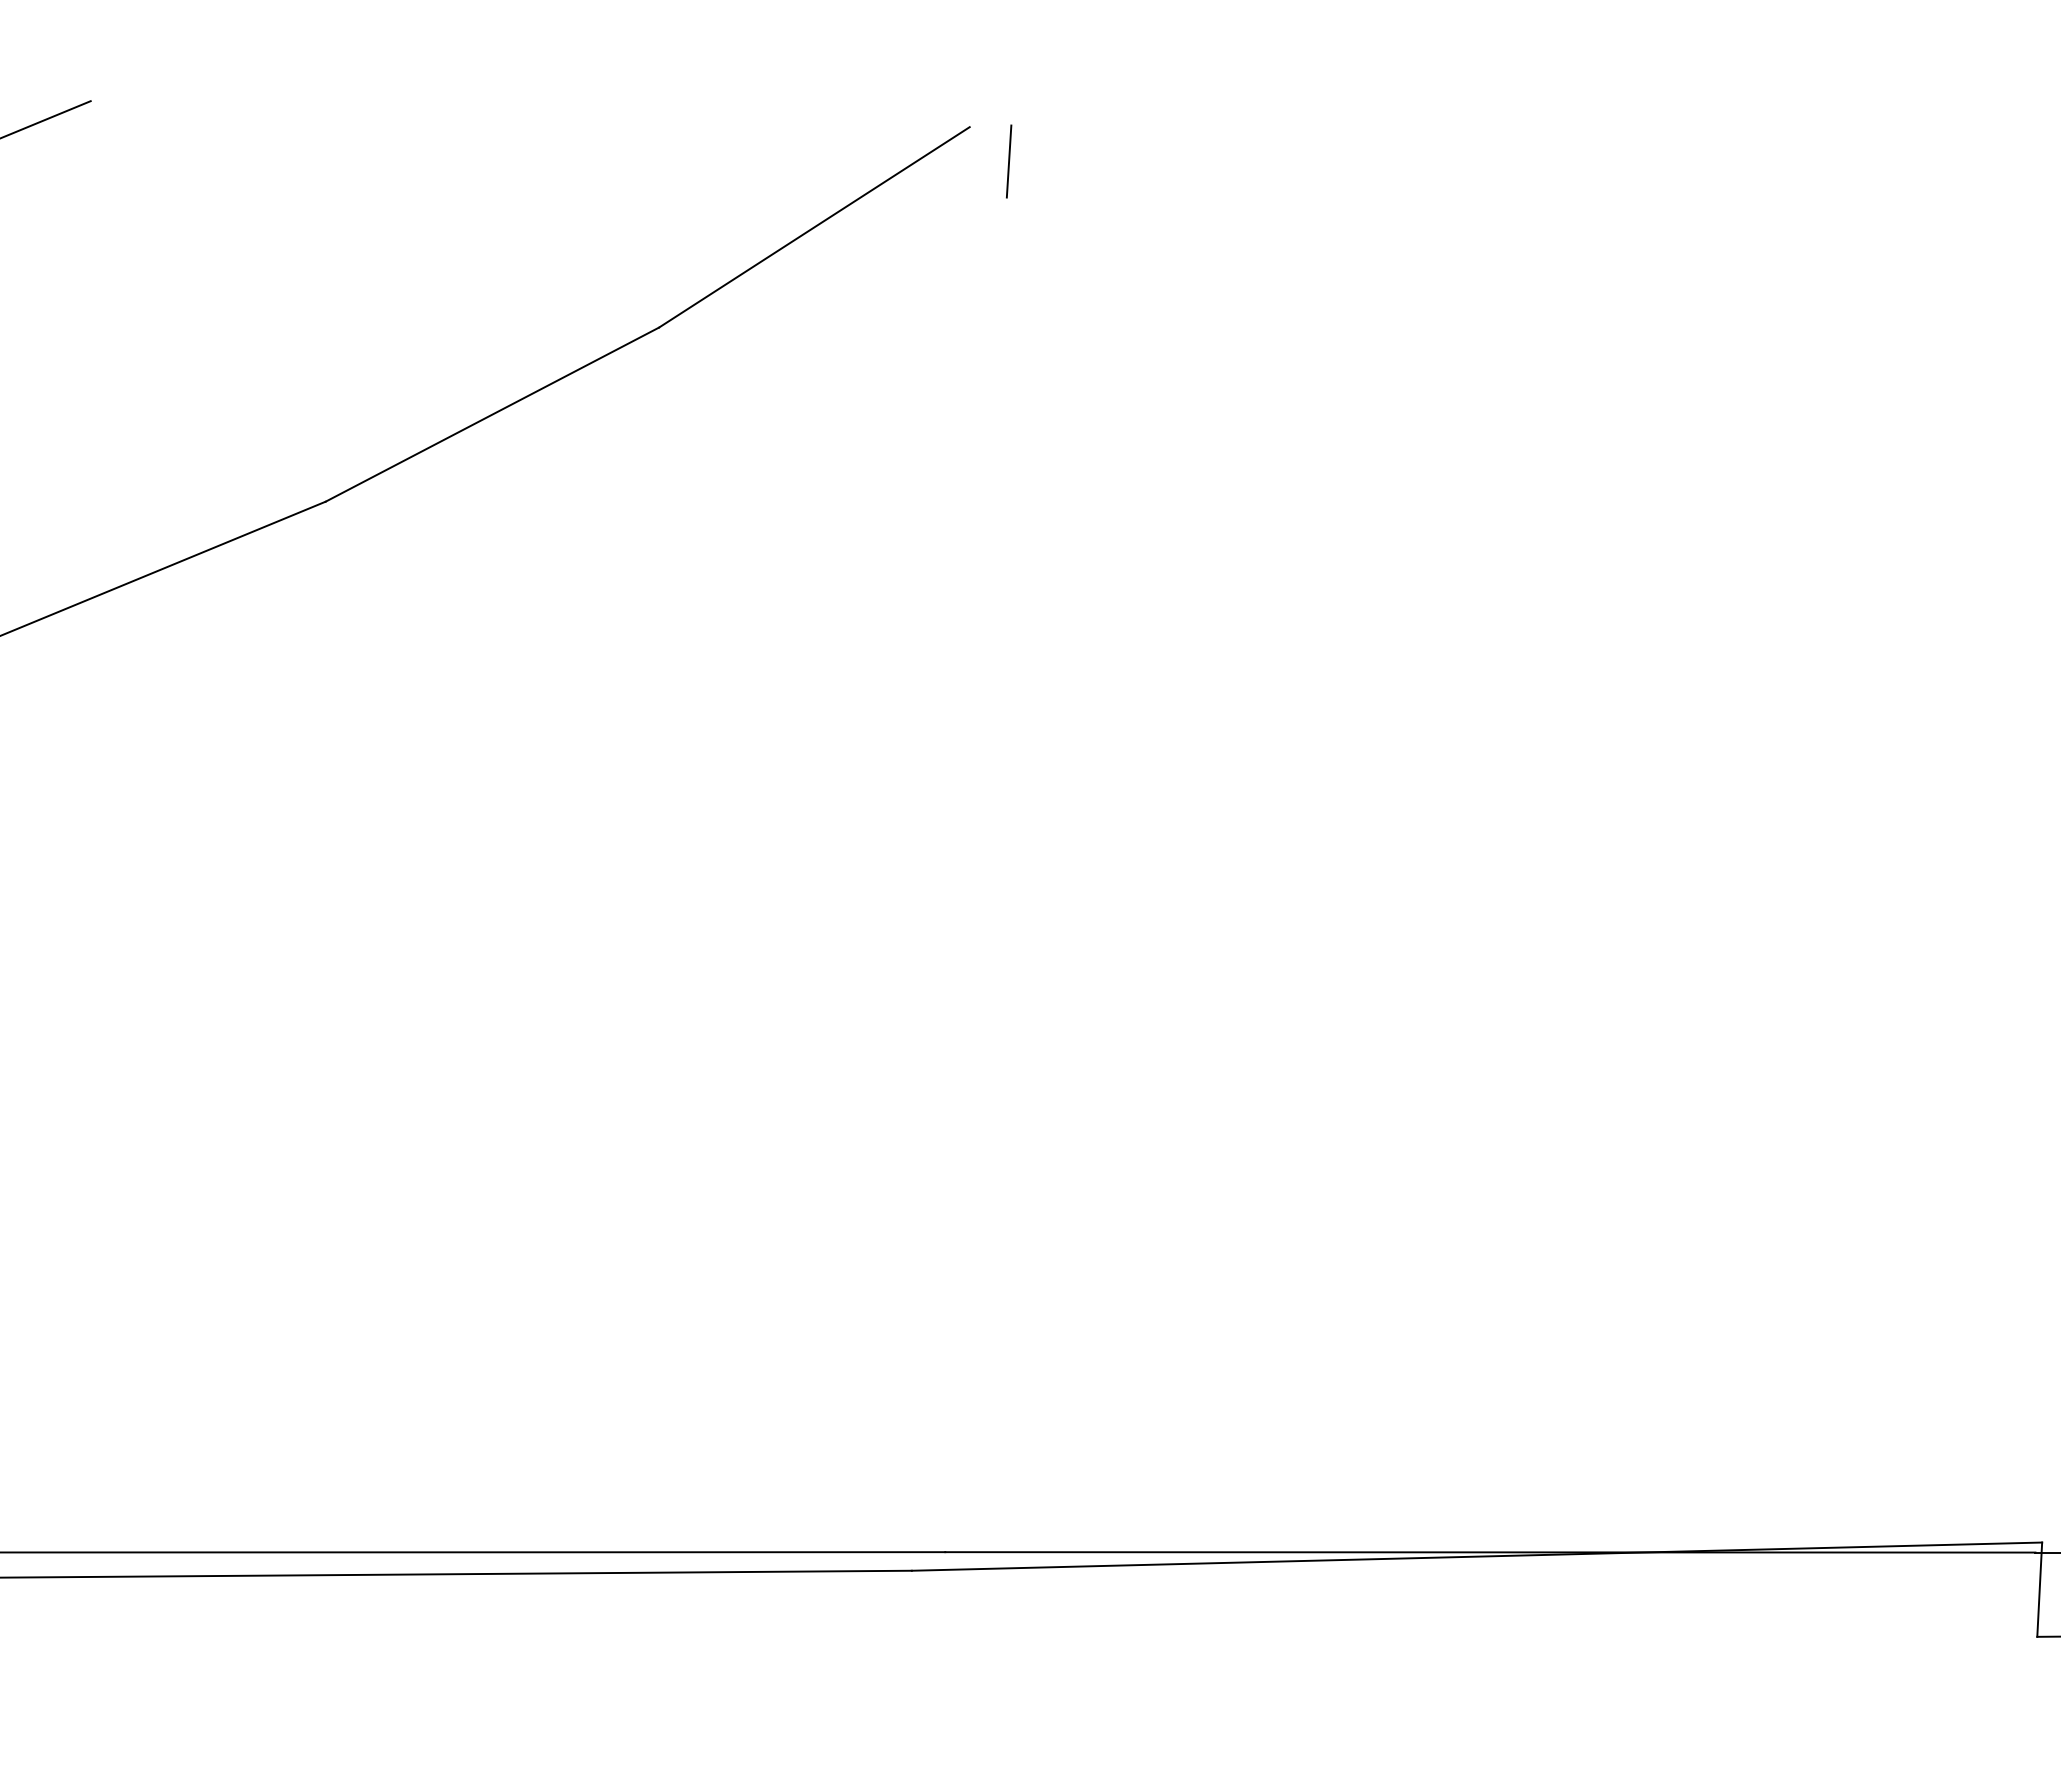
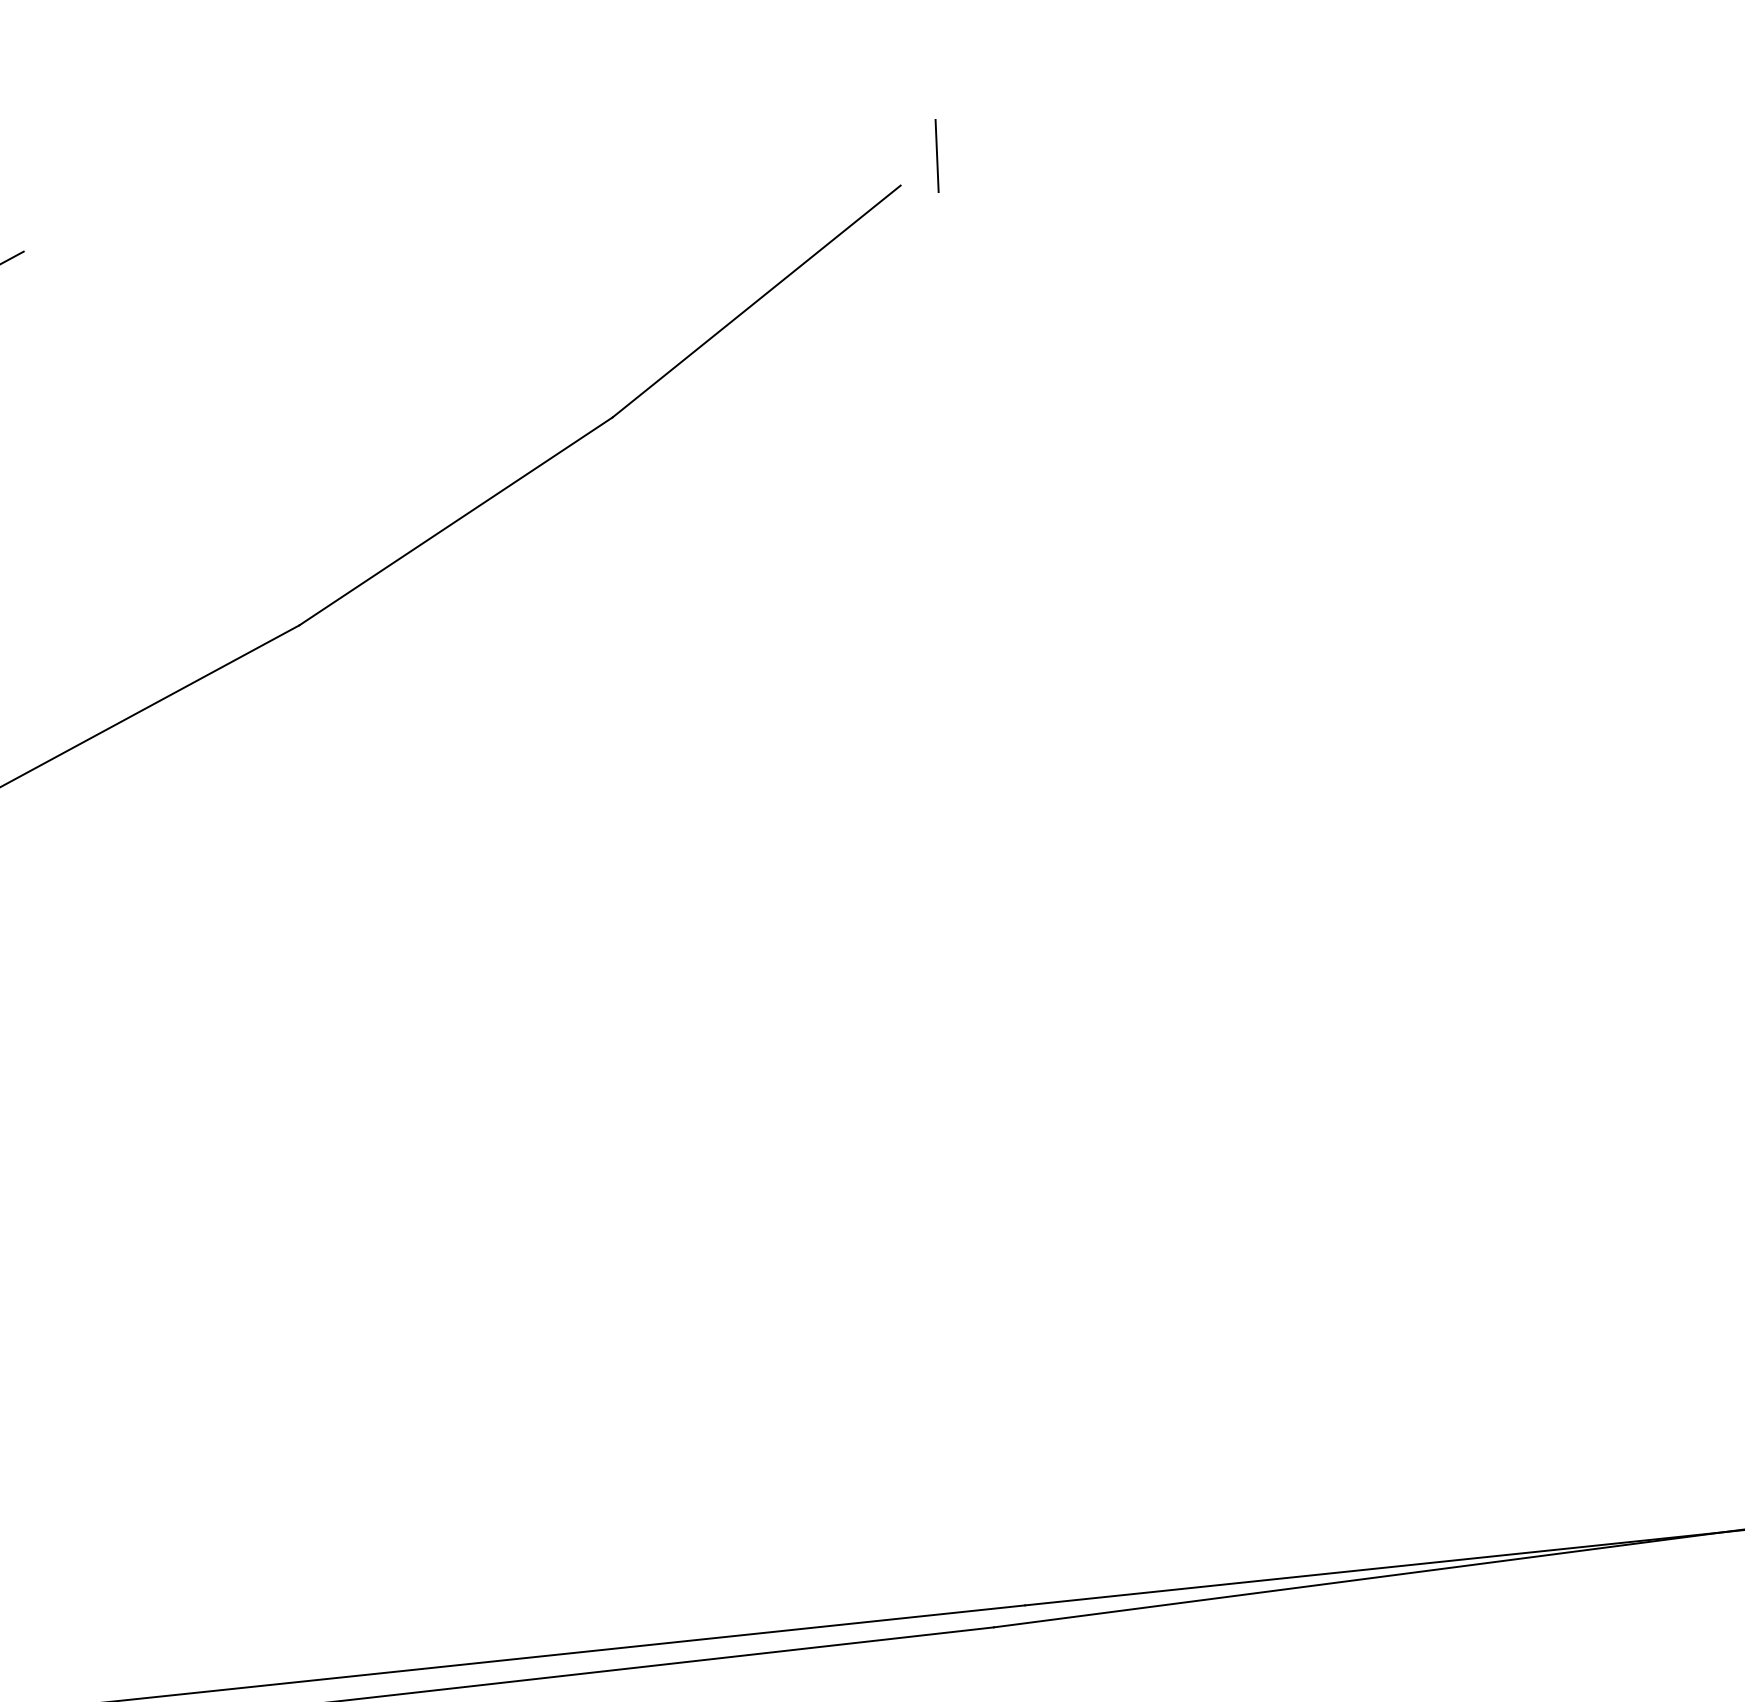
line: (1009, 161) -> (937, 155), moved

